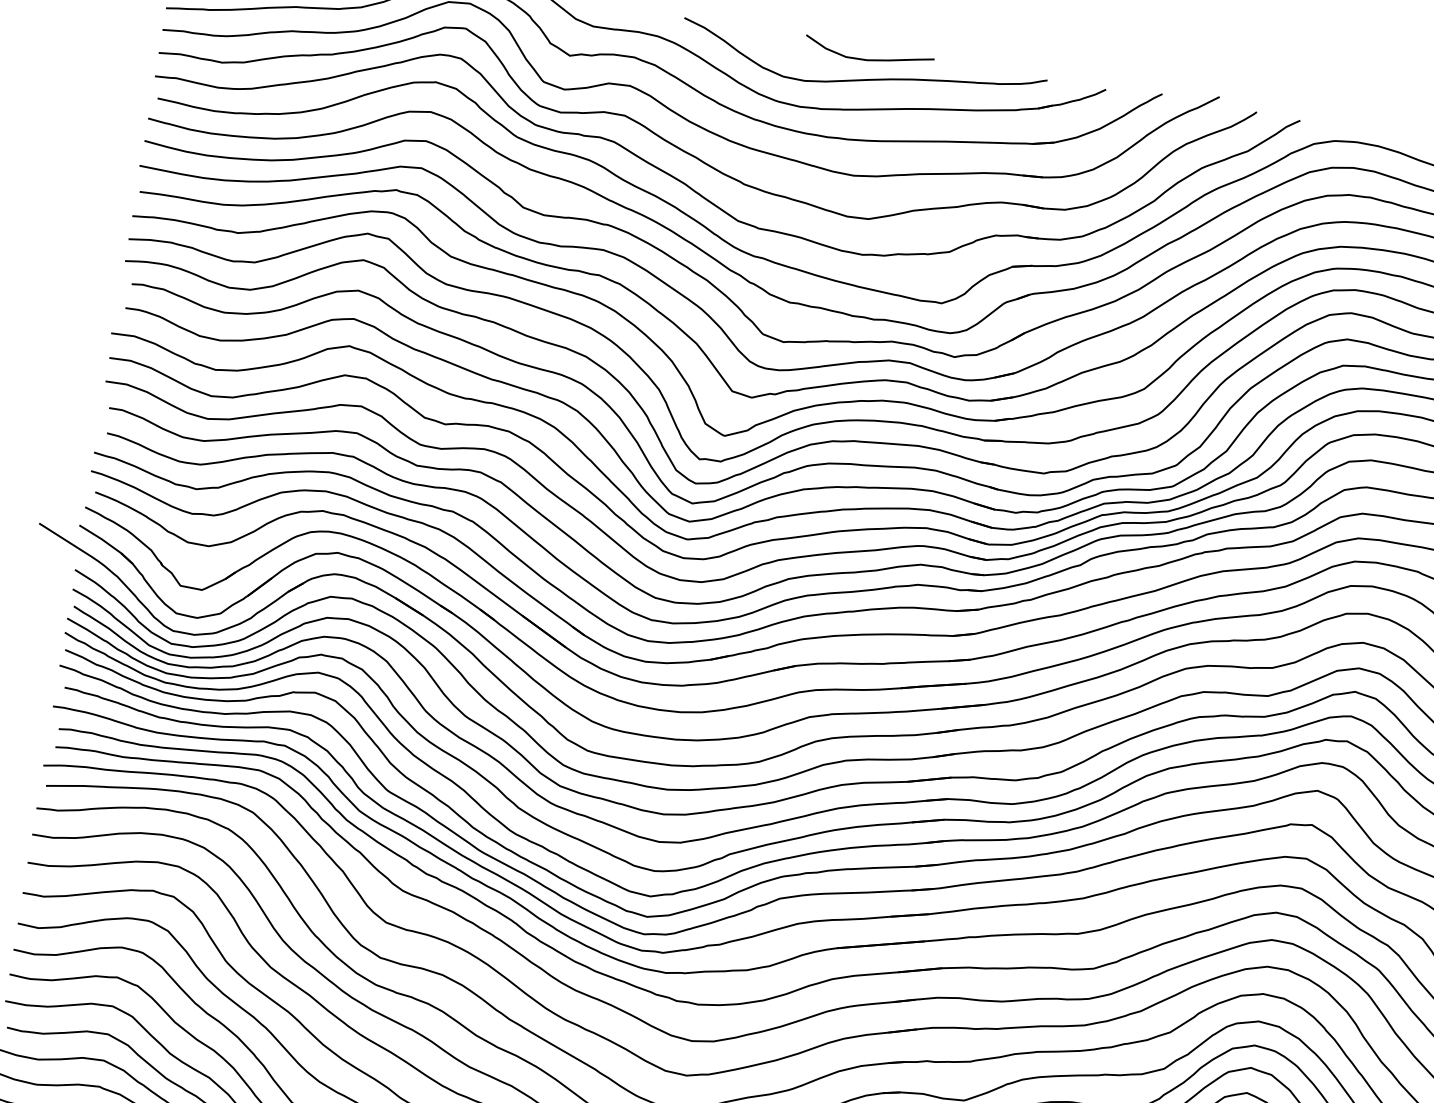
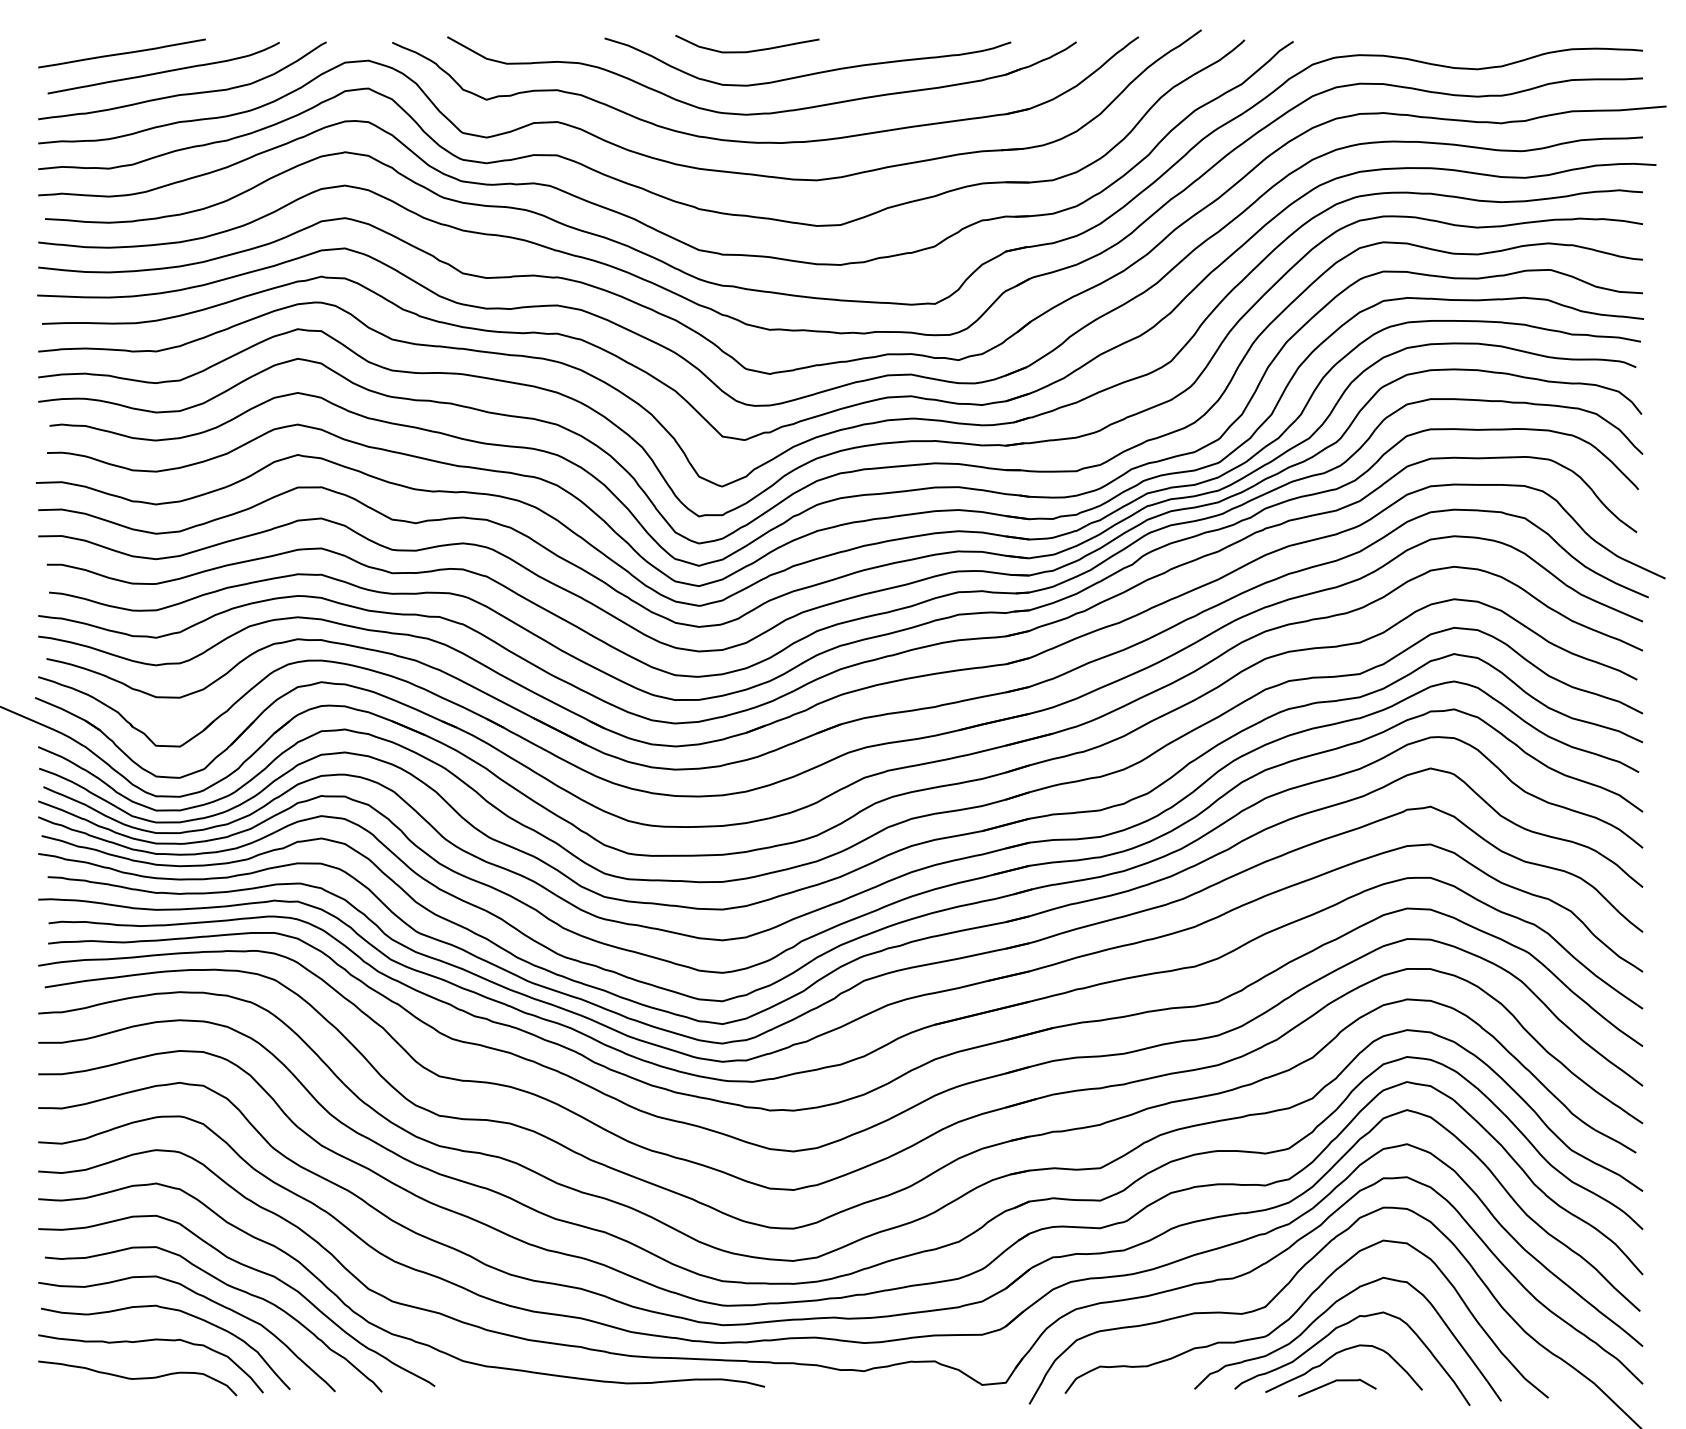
curve: (870, 59) -> (749, 50), moved

